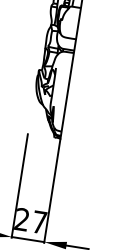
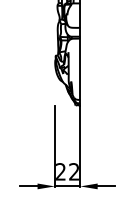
text: (38, 221) -> (73, 171), 27 -> 22

